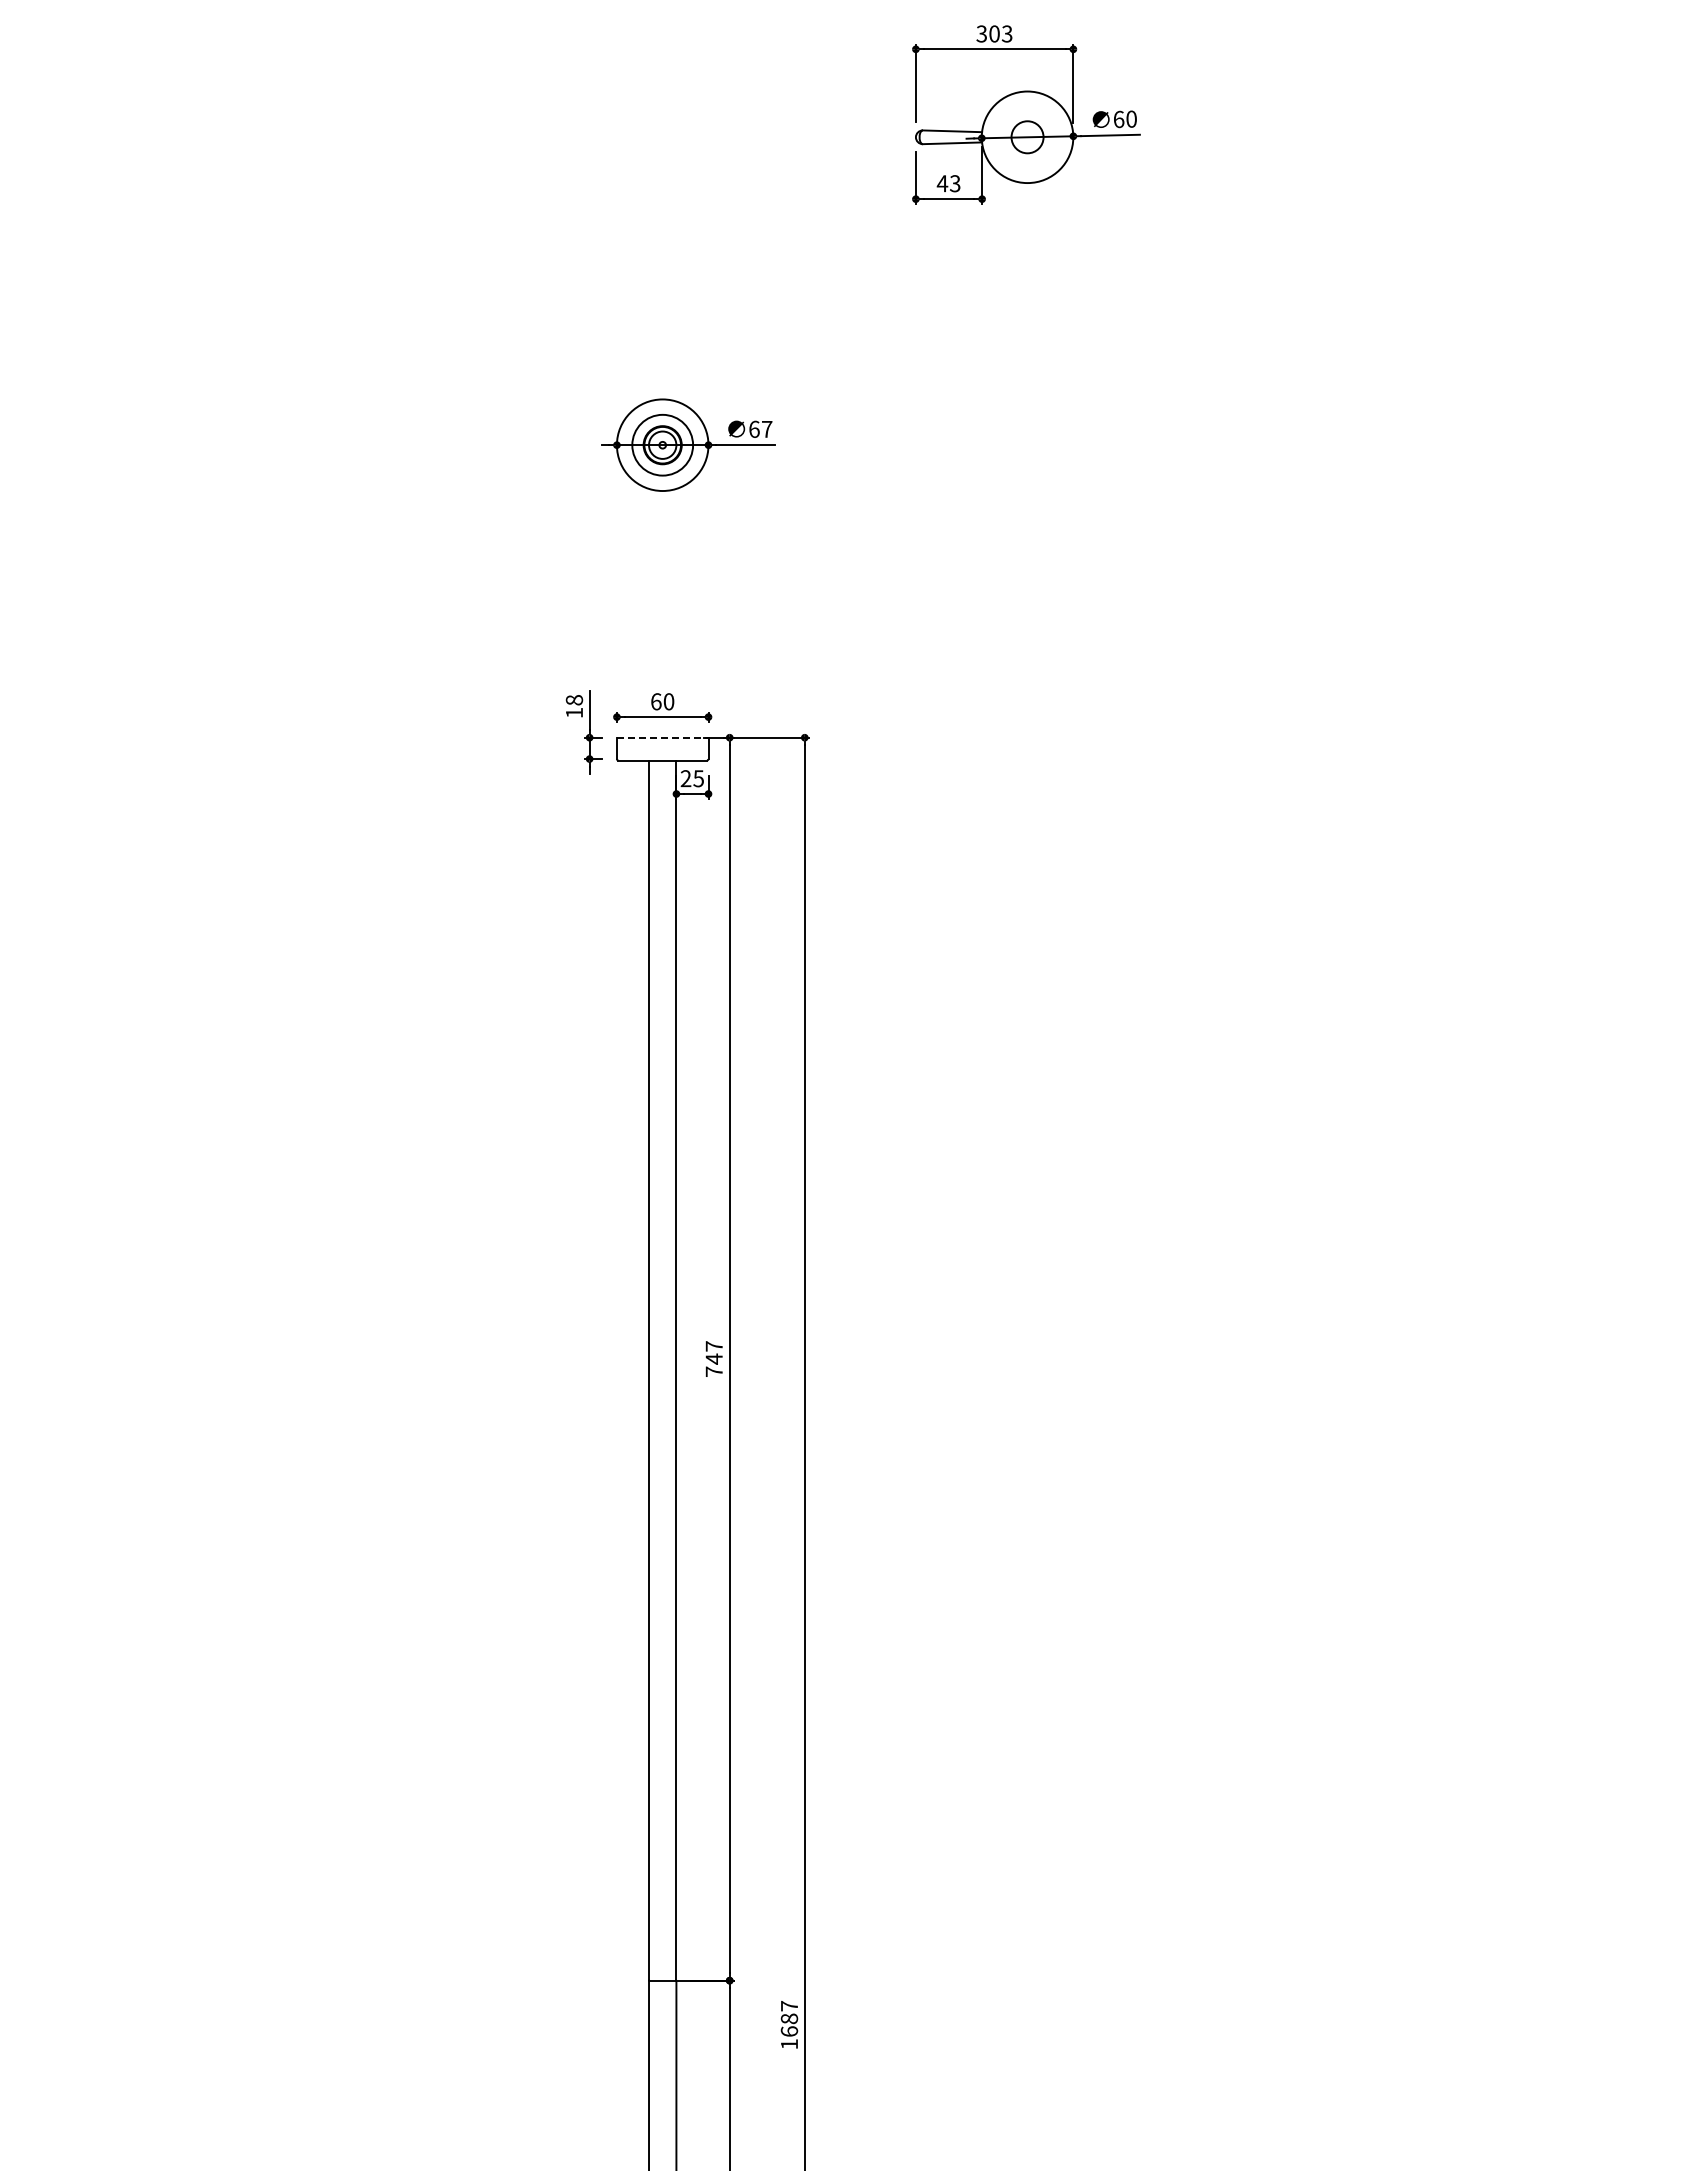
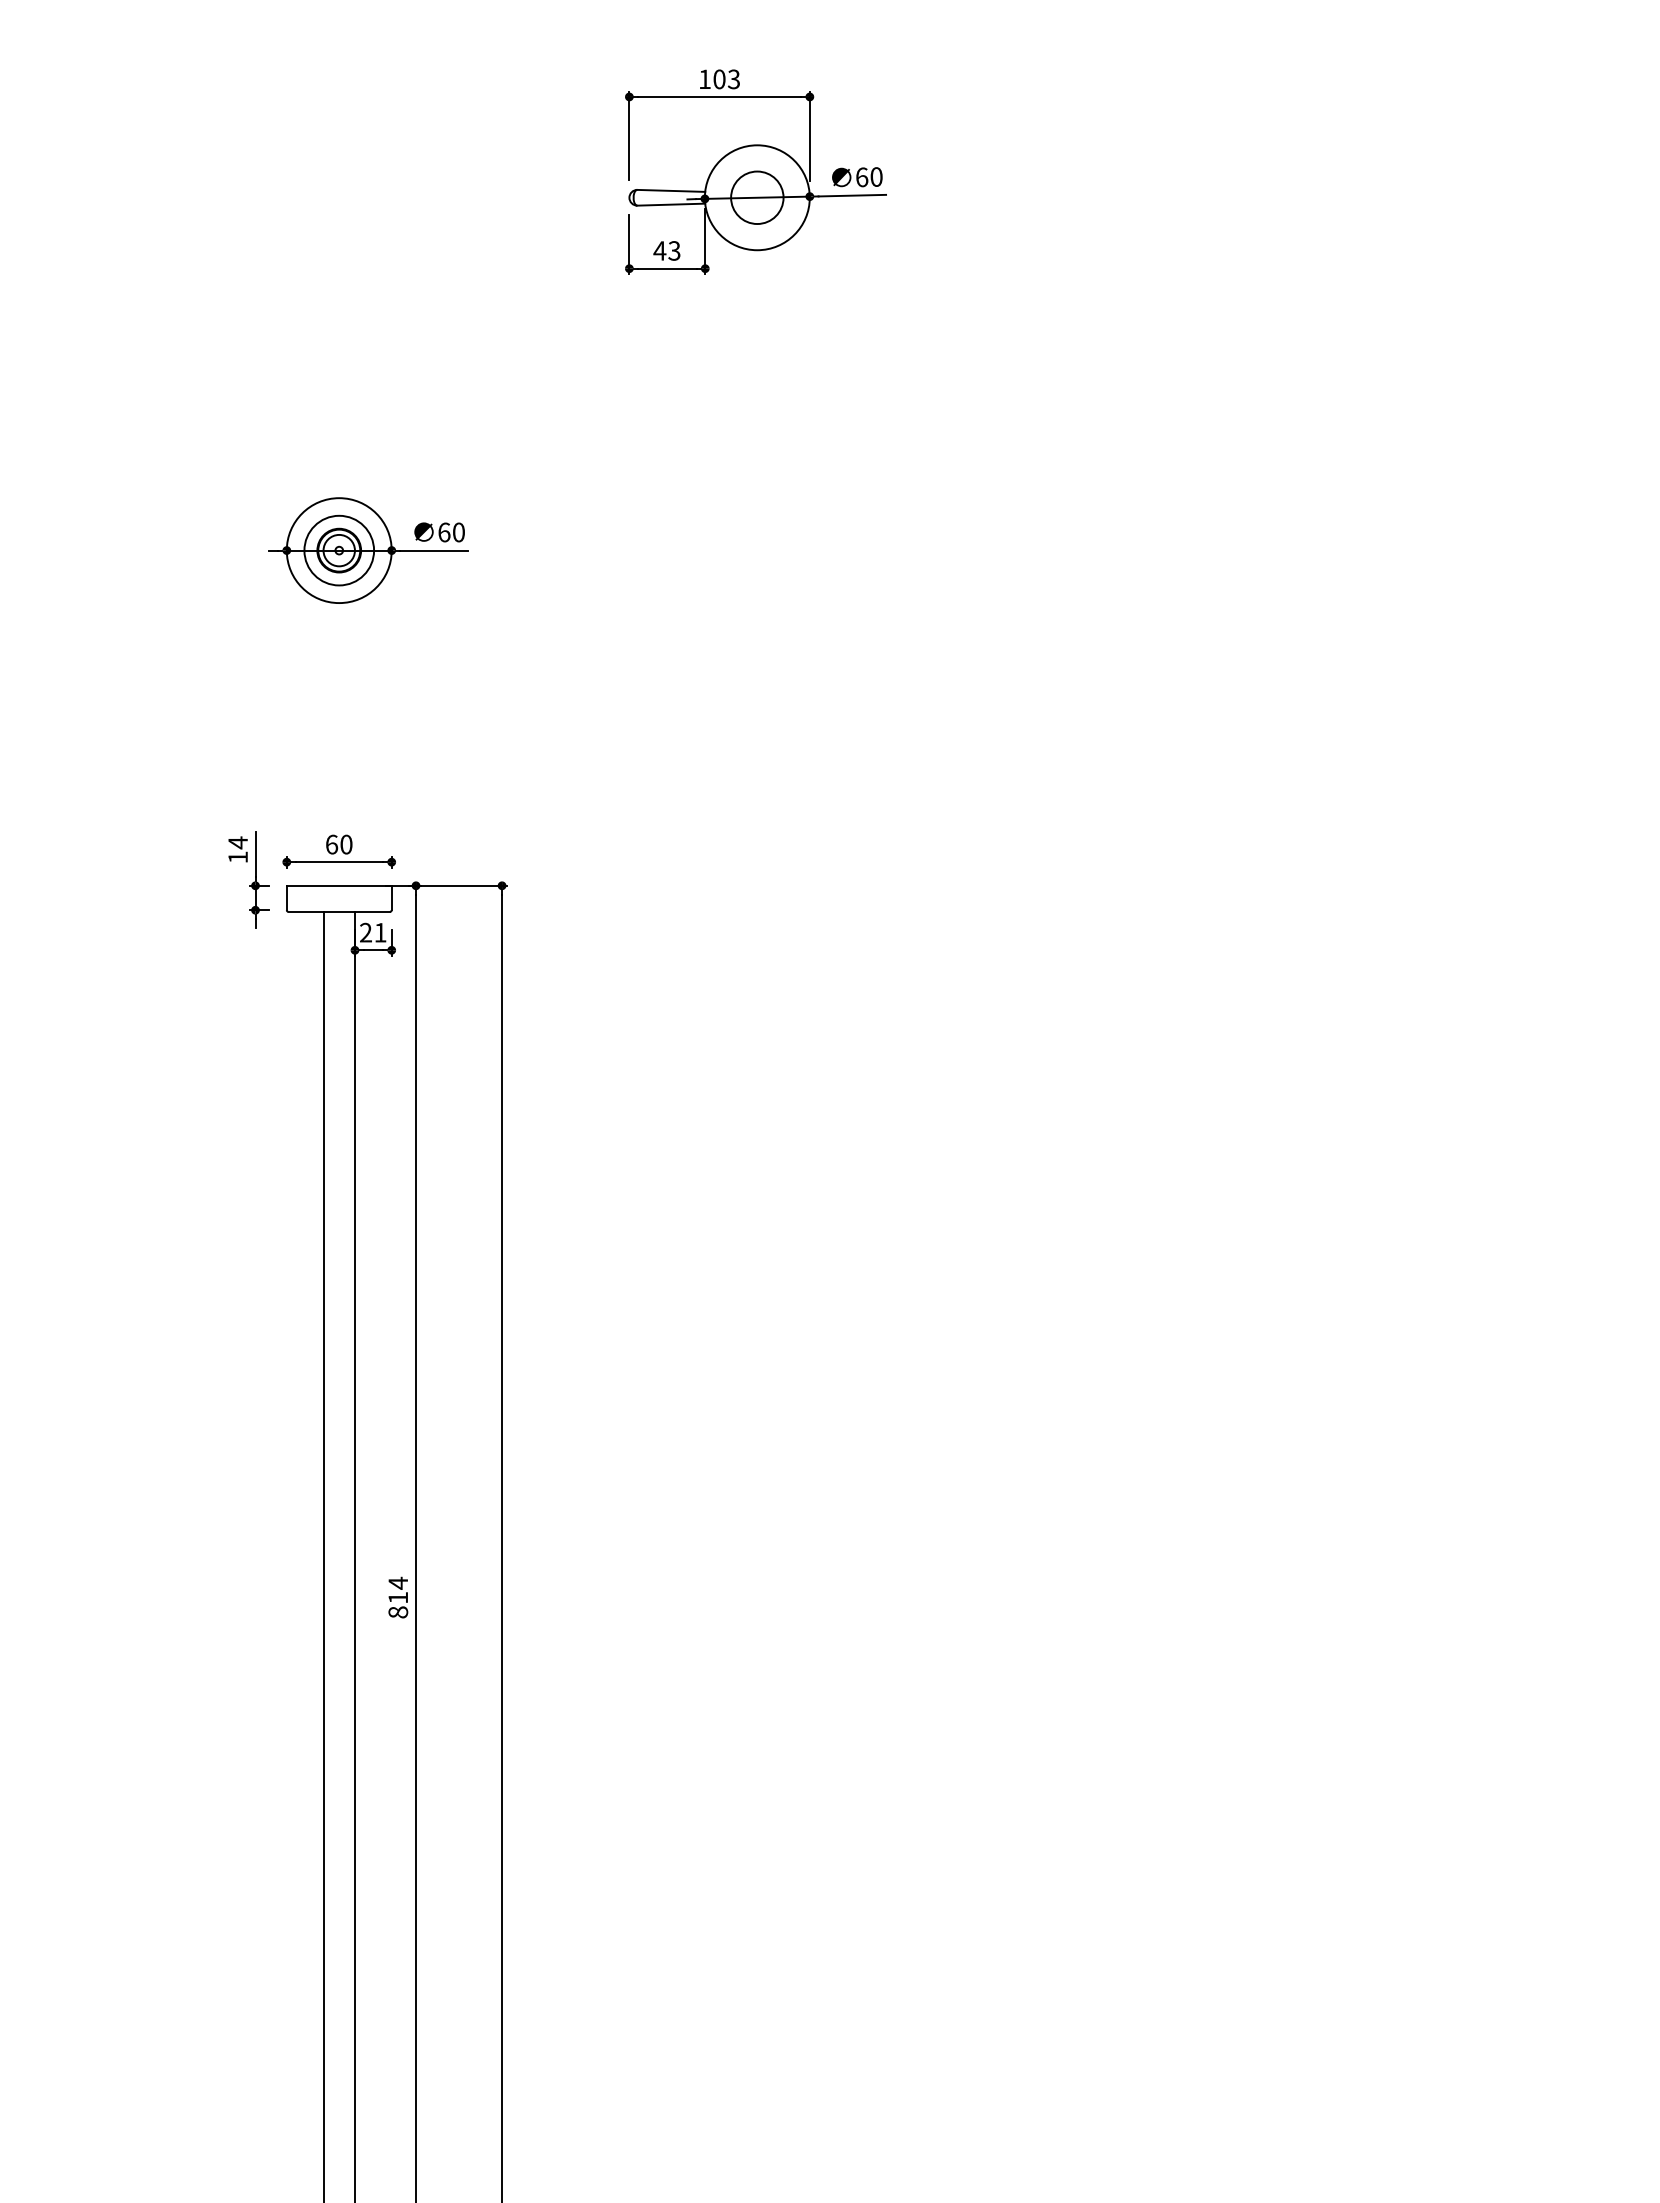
text: (981, 33) -> (704, 78), 303 -> 103
circle: (1027, 137) -> (757, 198), size x1.43
text: (767, 428) -> (459, 531), 67 -> 60
text: (574, 700) -> (238, 843), 18 -> 14
line: (662, 737) -> (339, 885), dashed -> solid
text: (698, 778) -> (380, 932), 25 -> 21
text: (713, 1358) -> (397, 1597), 747 -> 814

